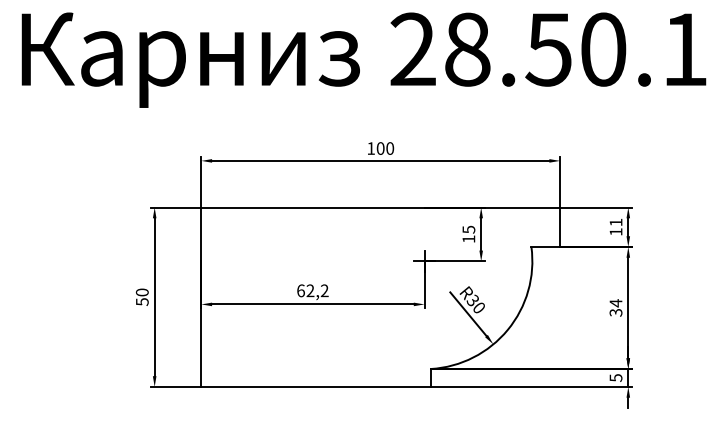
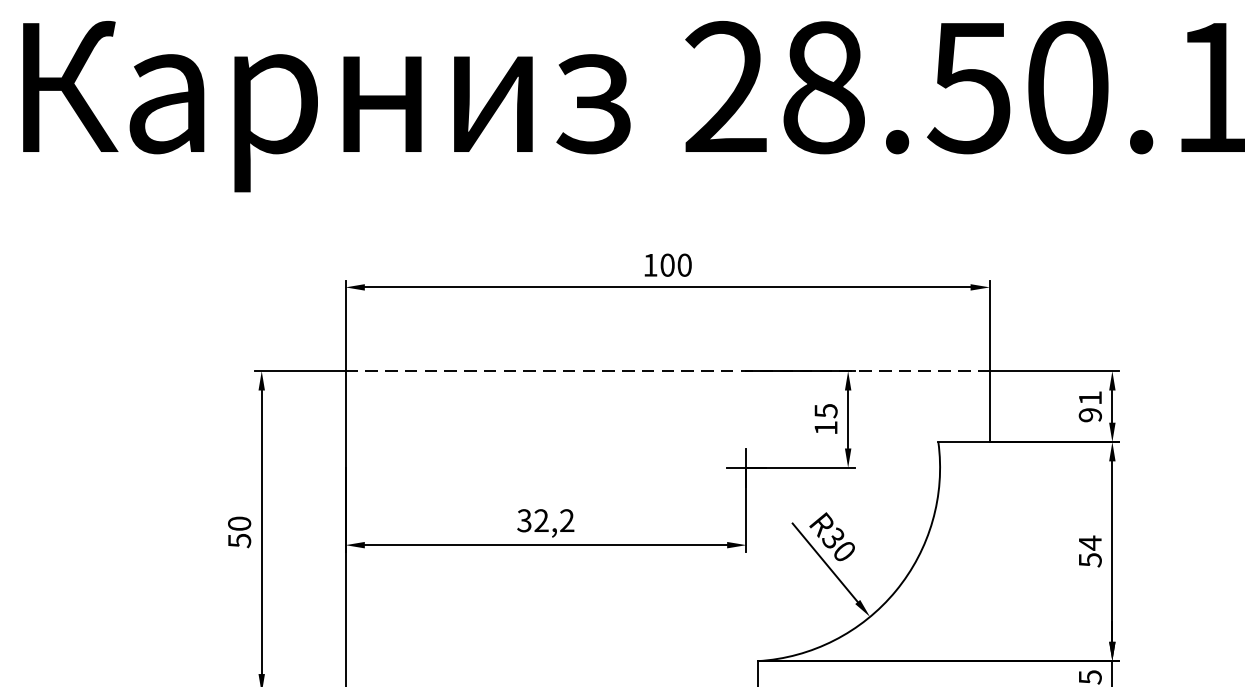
line: (381, 207) -> (669, 371), solid -> dashed
text: (615, 231) -> (1089, 414), 11 -> 91
text: (300, 290) -> (523, 520), 62,2 -> 32,2
text: (615, 312) -> (1089, 559), 34 -> 54

